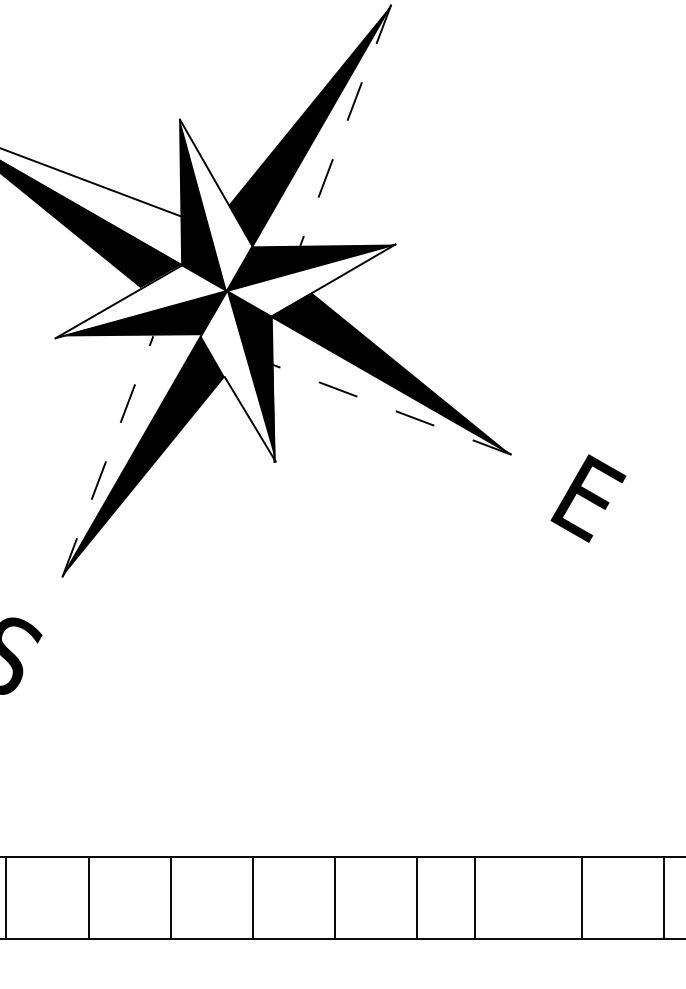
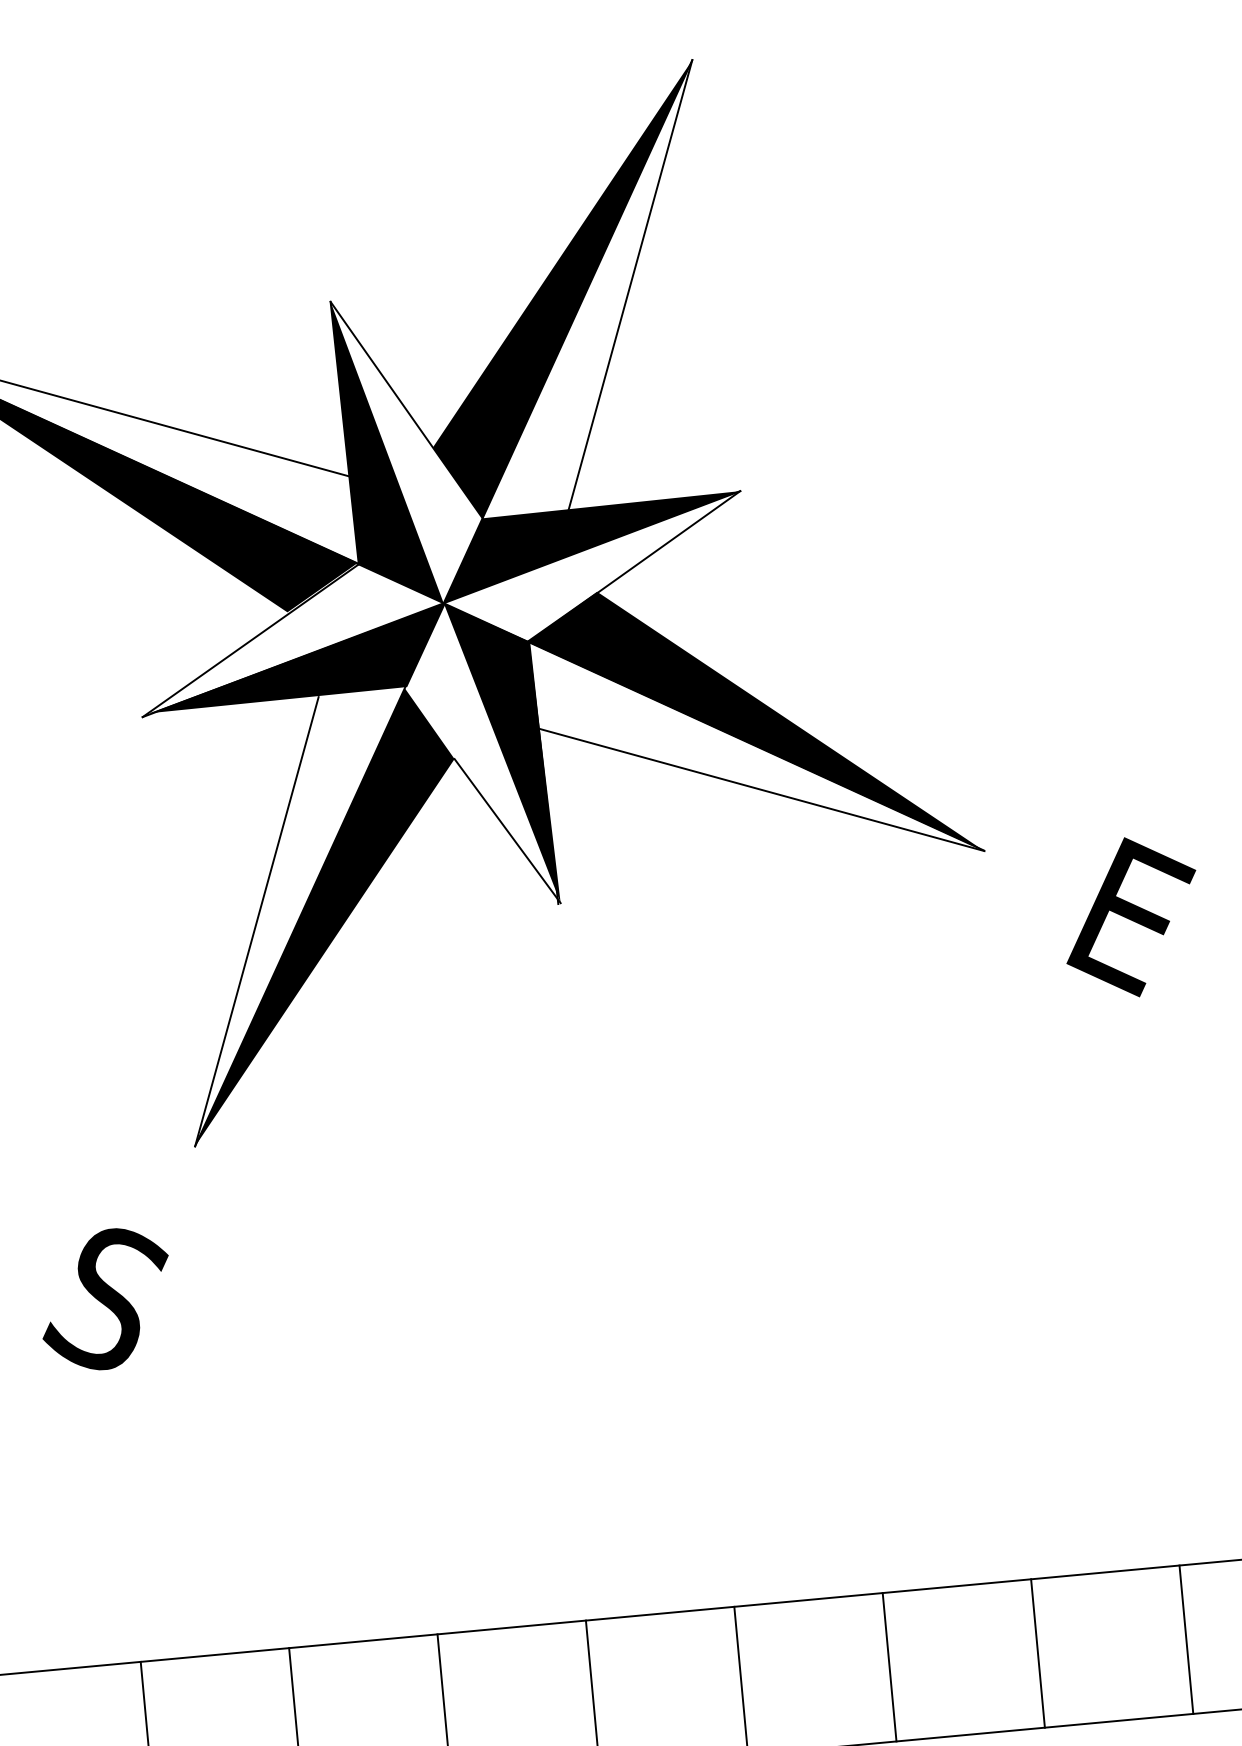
line: (345, 125) -> (630, 284), dashed -> solid
line: (390, 409) -> (759, 789), dashed -> solid
line: (108, 455) -> (257, 919), dashed -> solid
line: (474, 898) -> (1037, 1654), moved

